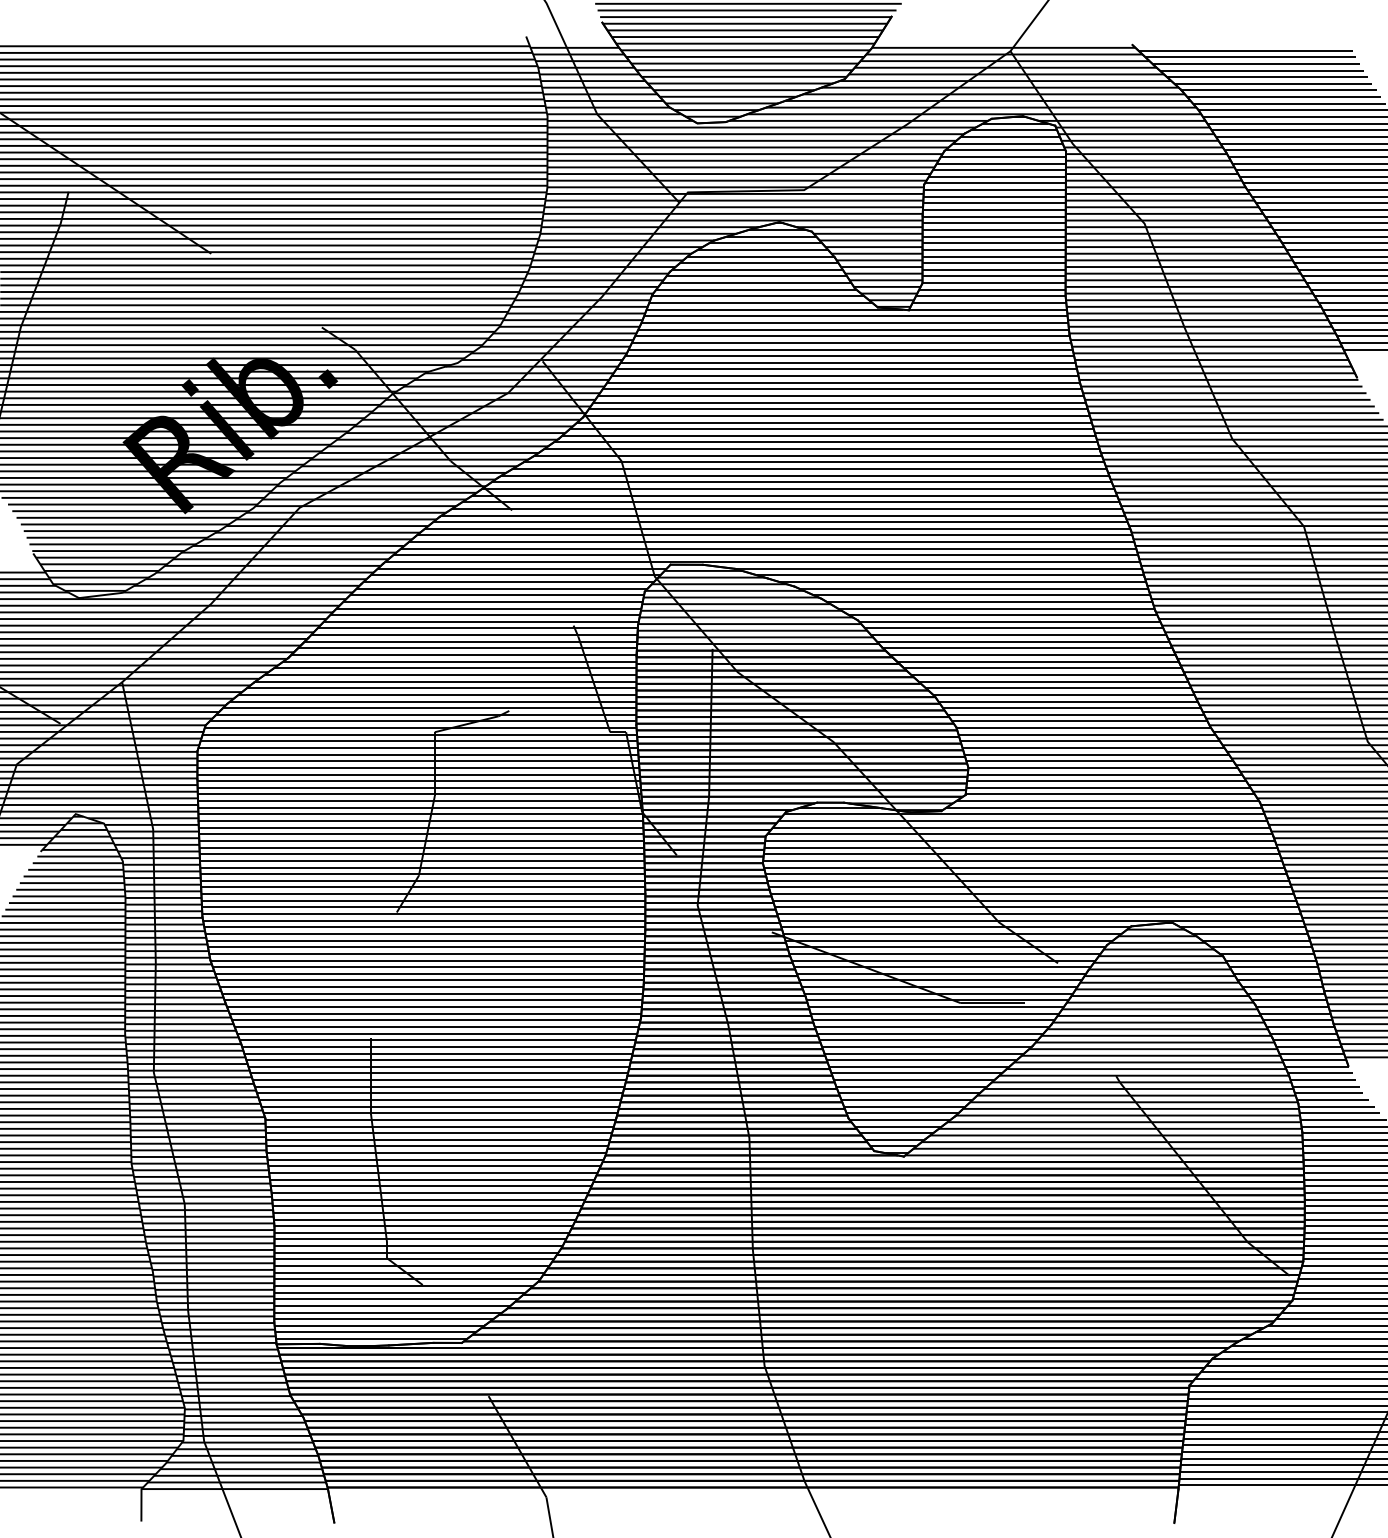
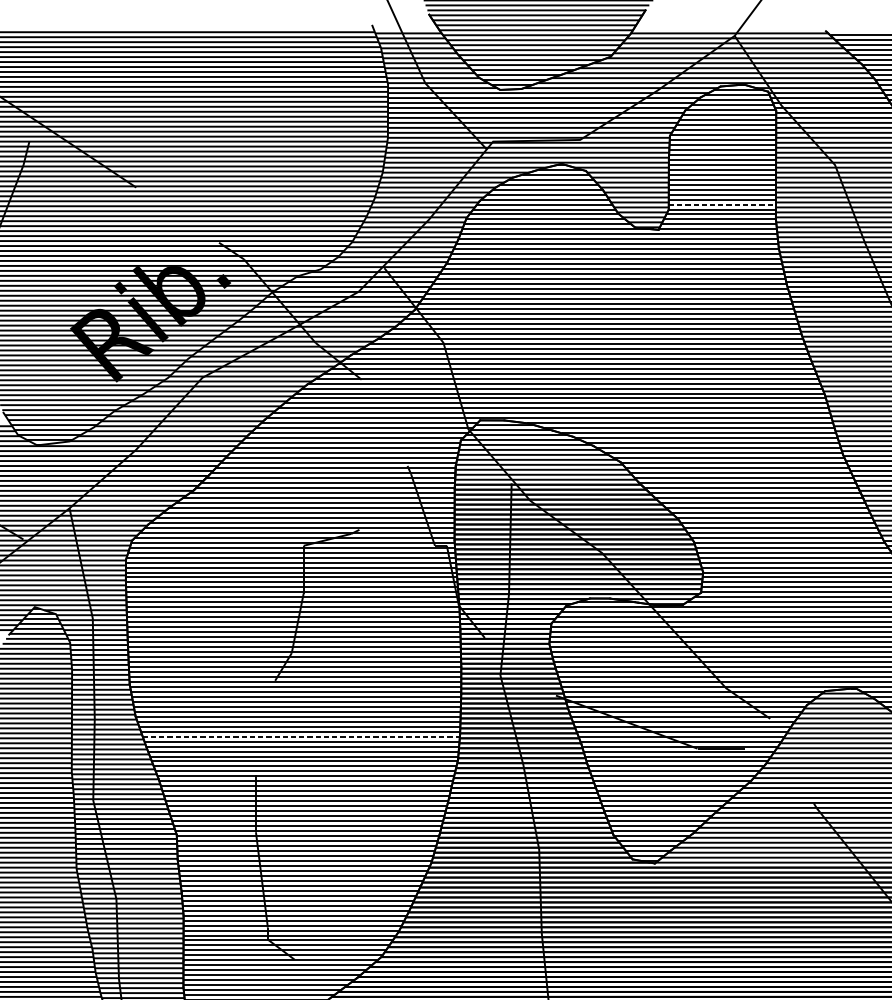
line: (994, 276) -> (722, 204), solid -> dashed
line: (431, 987) -> (301, 736), solid -> dashed

